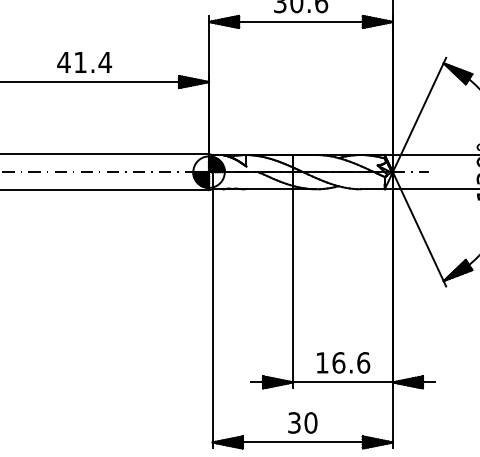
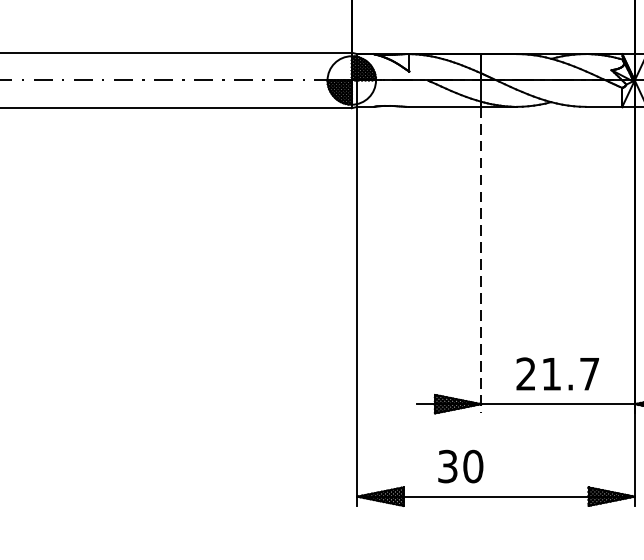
line: (293, 288) -> (481, 259), solid -> dashed
text: (343, 362) -> (558, 373), 16.6 -> 21.7
text: (302, 422) -> (460, 465), moved

